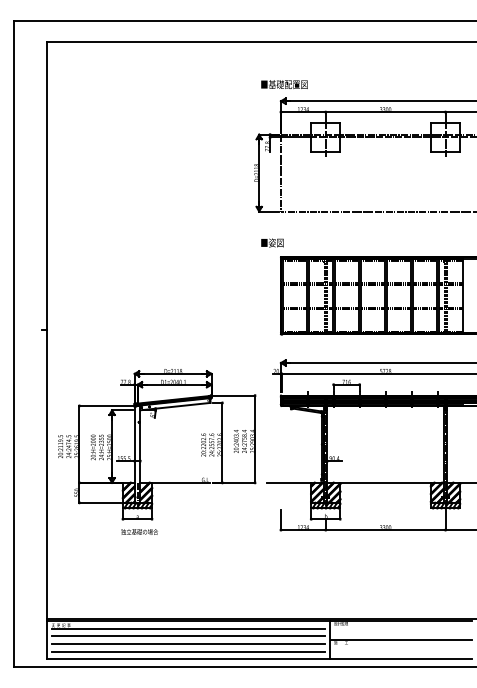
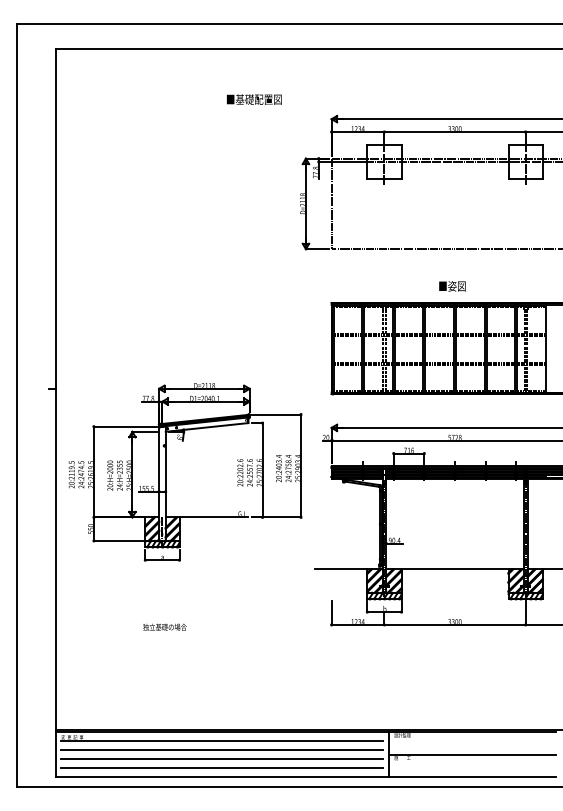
text: (284, 84) -> (254, 99), moved
text: (272, 242) -> (452, 285), moved
part: (140, 444) -> (165, 472), moved

